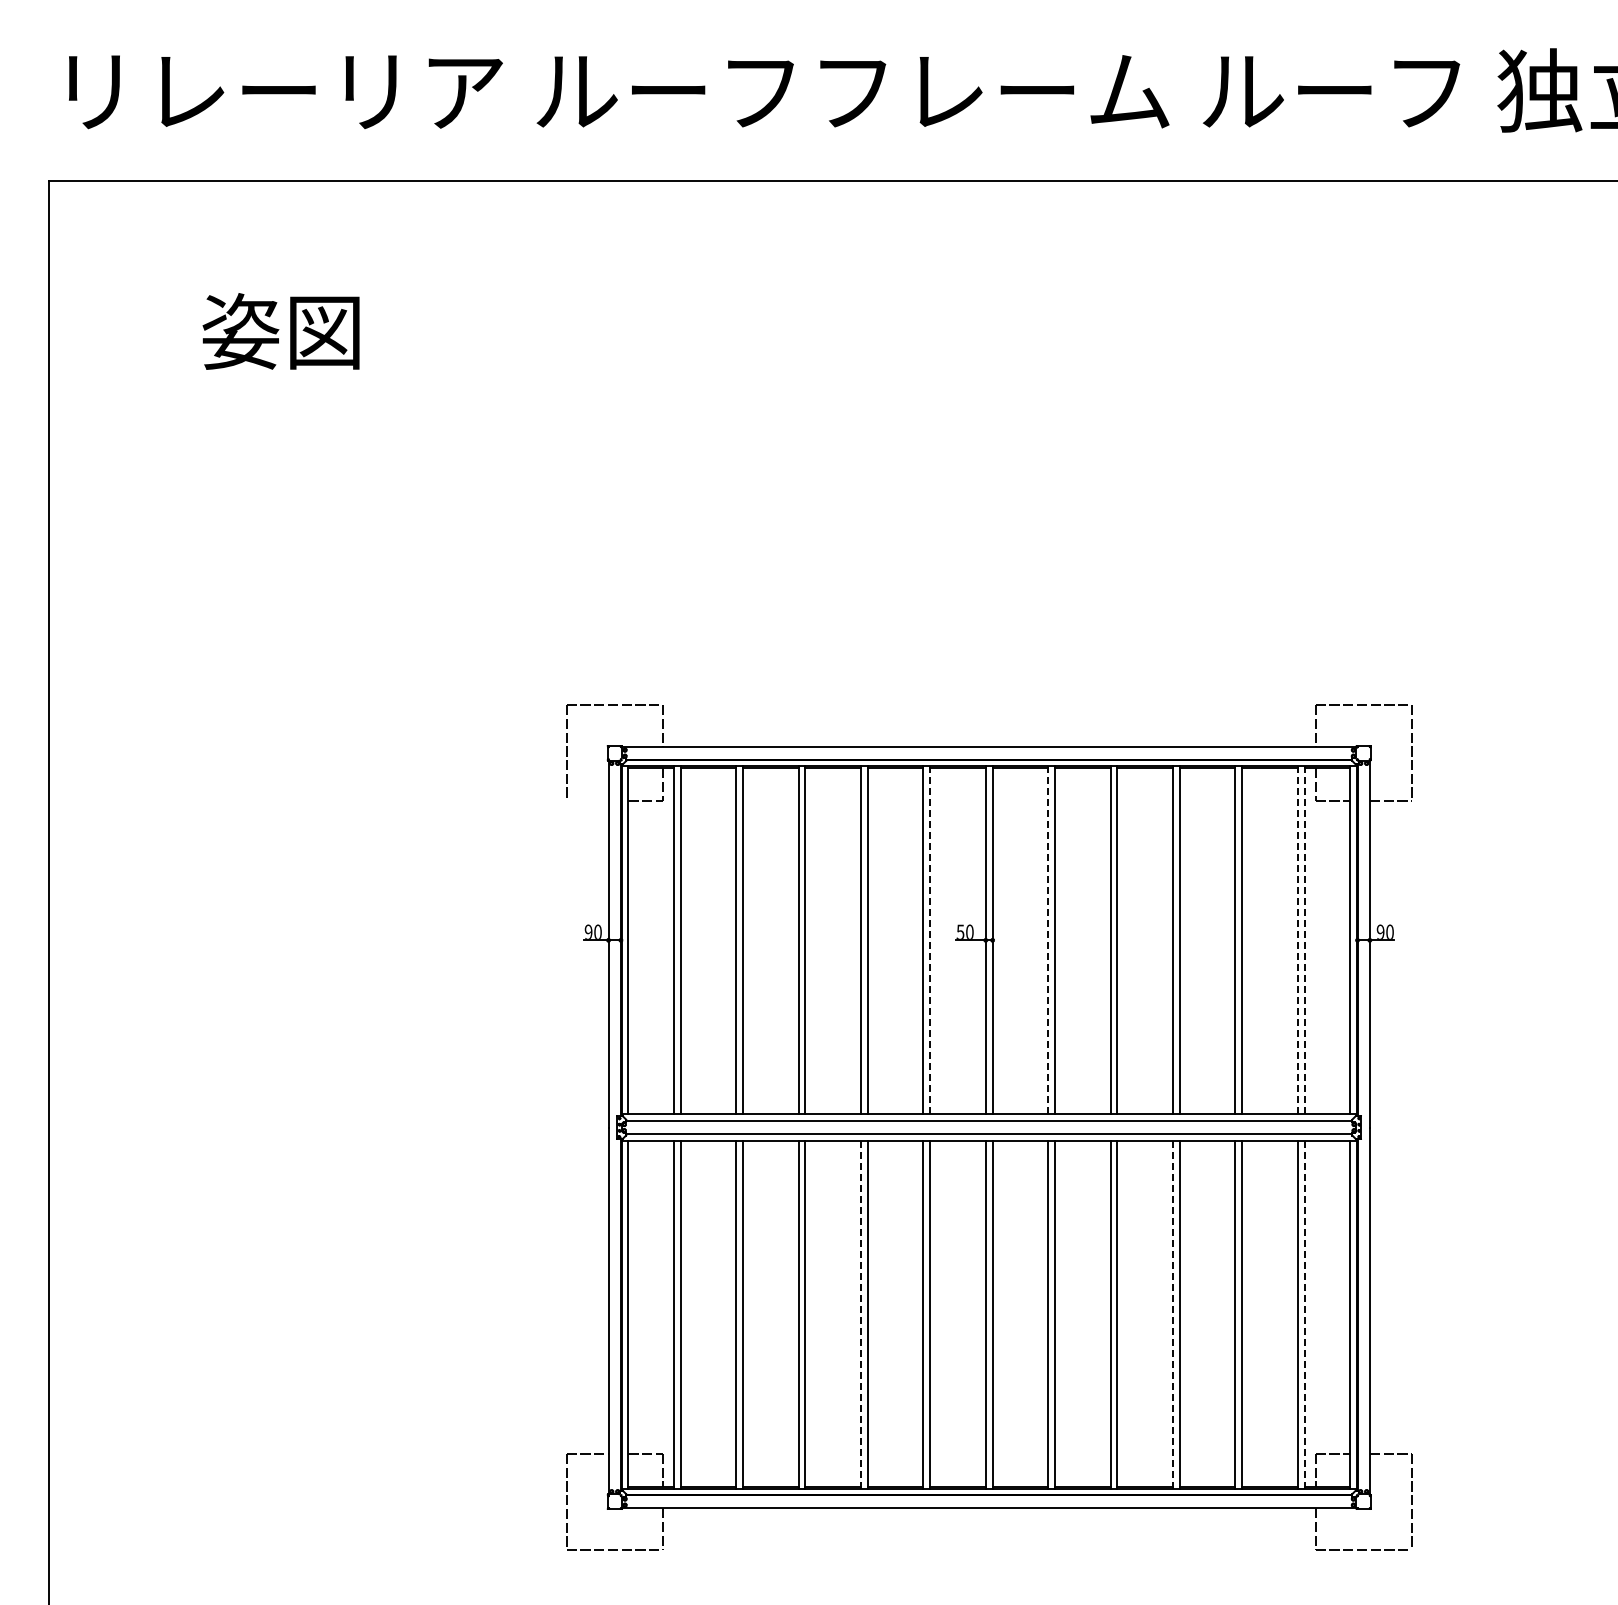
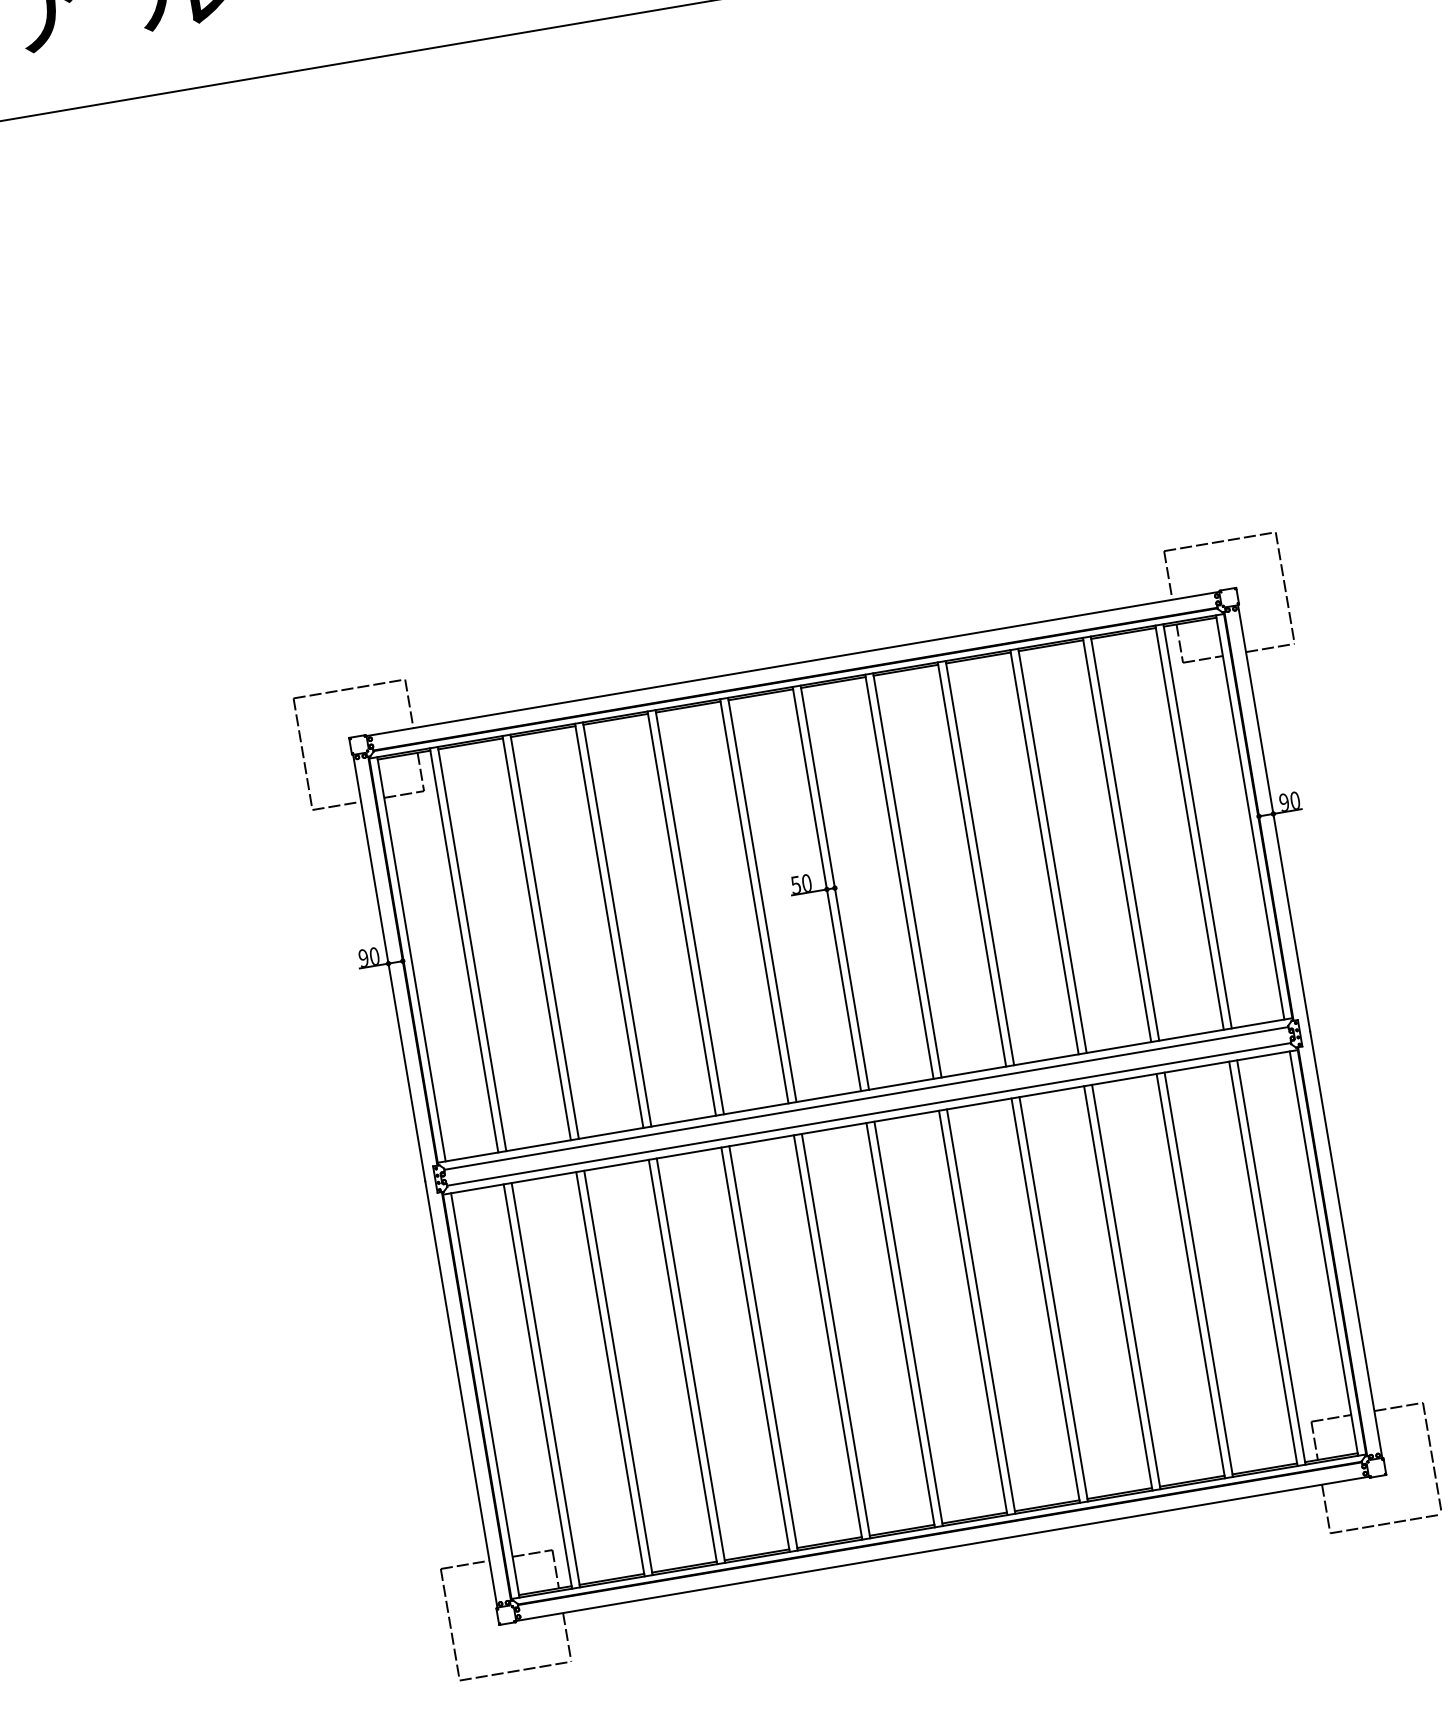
line: (587, 801) -> (336, 806), added
line: (930, 939) -> (762, 899), dashed -> solid
line: (1048, 939) -> (899, 876), dashed -> solid
line: (1297, 939) -> (1189, 827), dashed -> solid
line: (1304, 939) -> (1197, 825), dashed -> solid
line: (860, 1315) -> (755, 1350), dashed -> solid
line: (1173, 1315) -> (1118, 1288), dashed -> solid
line: (1304, 1315) -> (1271, 1262), dashed -> solid

